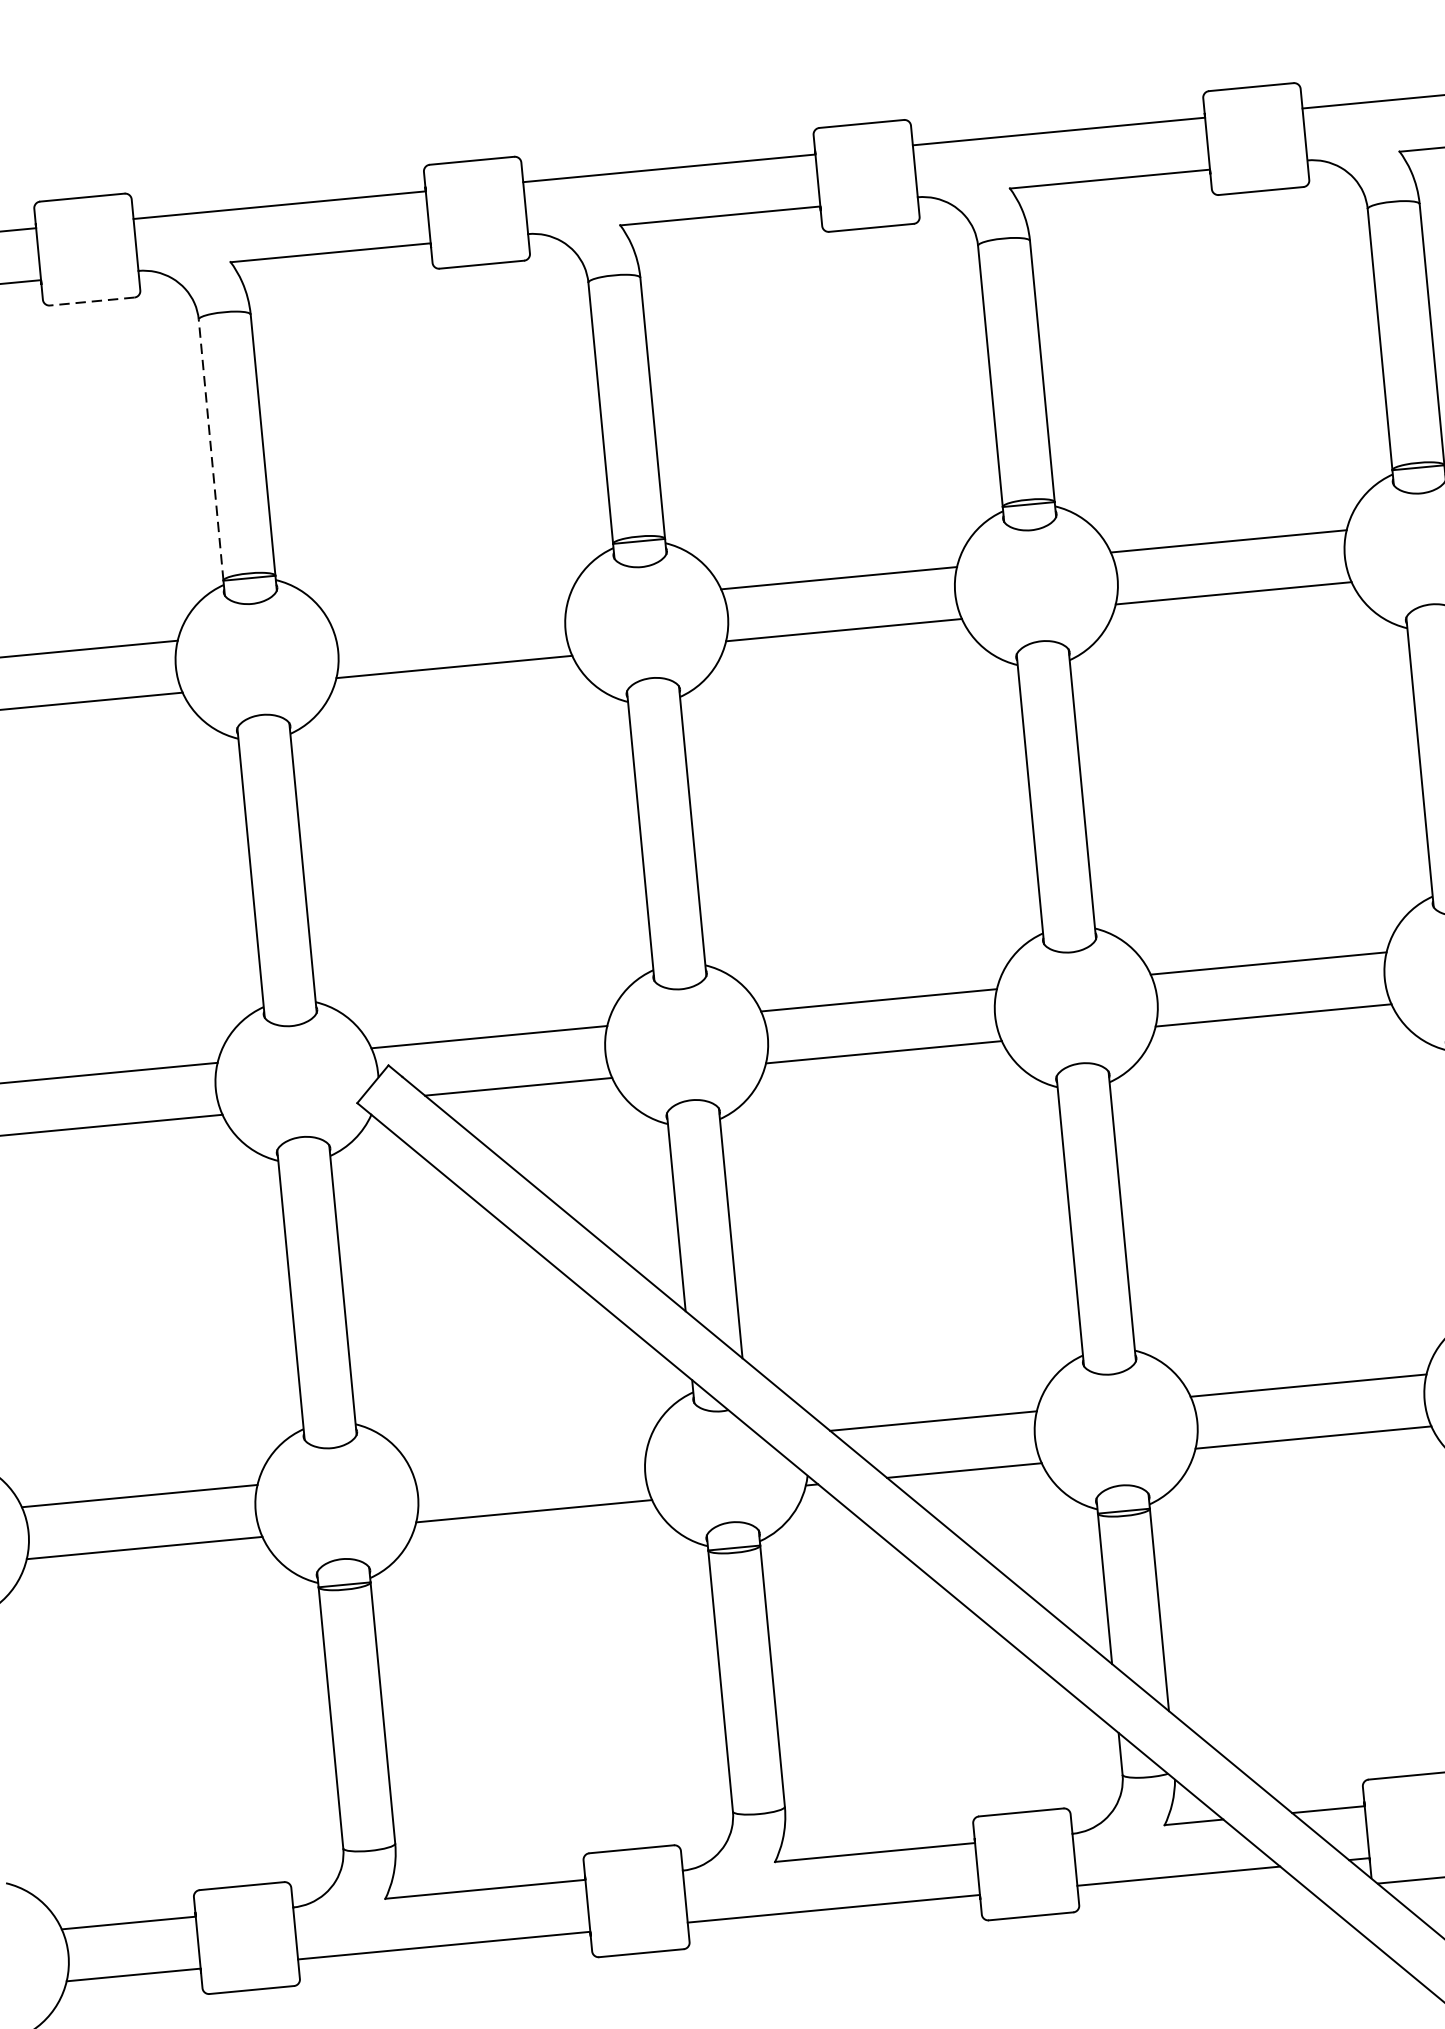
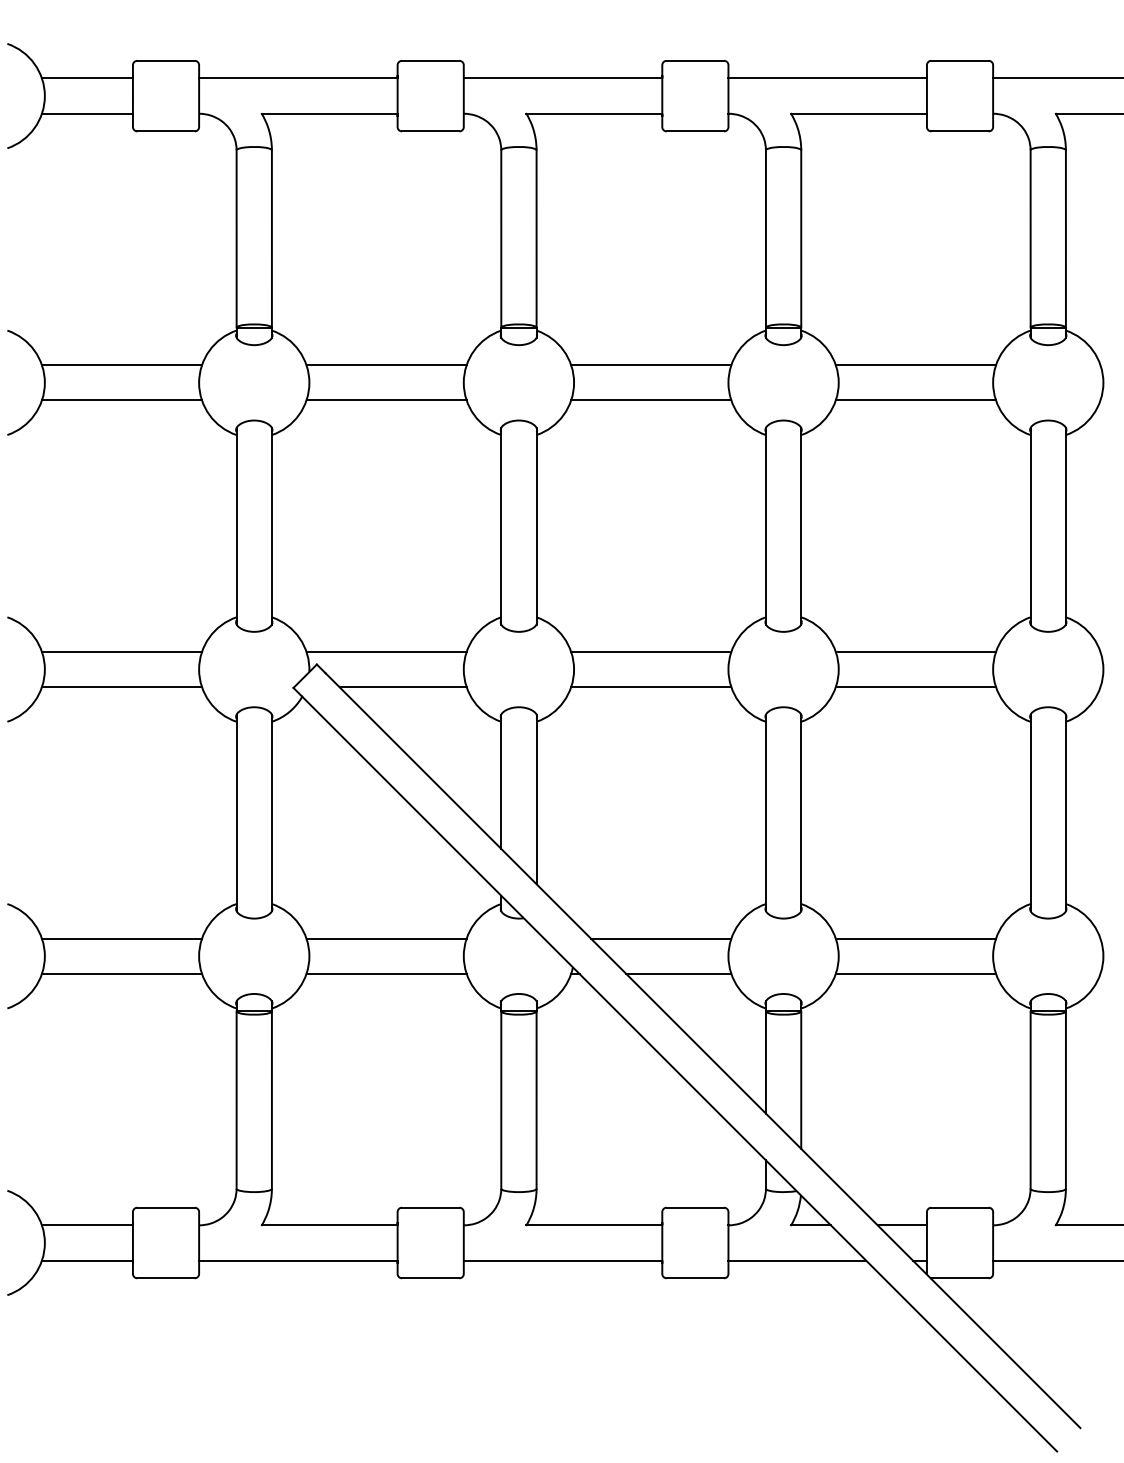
line: (92, 301) -> (166, 131), dashed -> solid
line: (210, 449) -> (236, 238), dashed -> solid
line: (449, 615) -> (386, 365), added
line: (529, 1459) -> (386, 938), added

